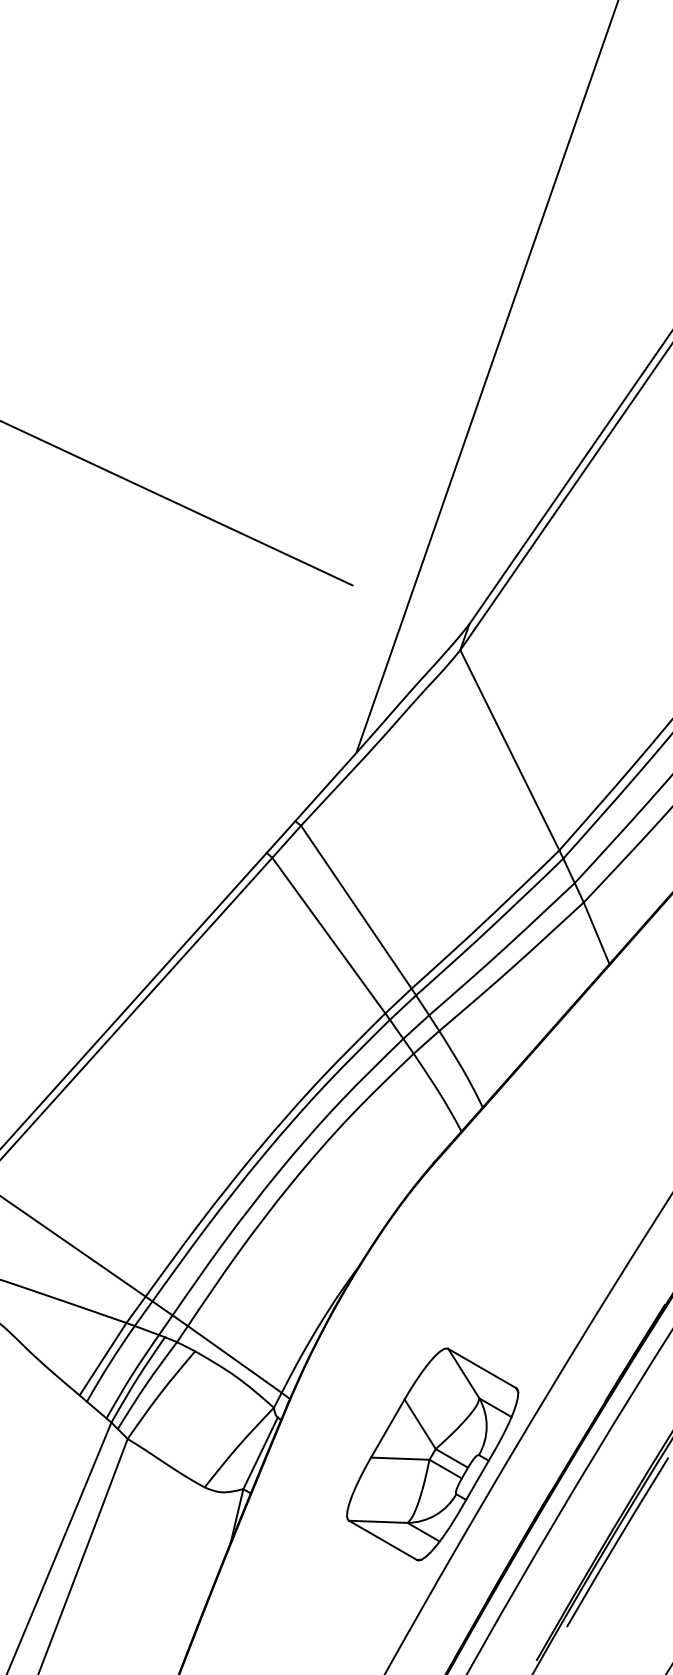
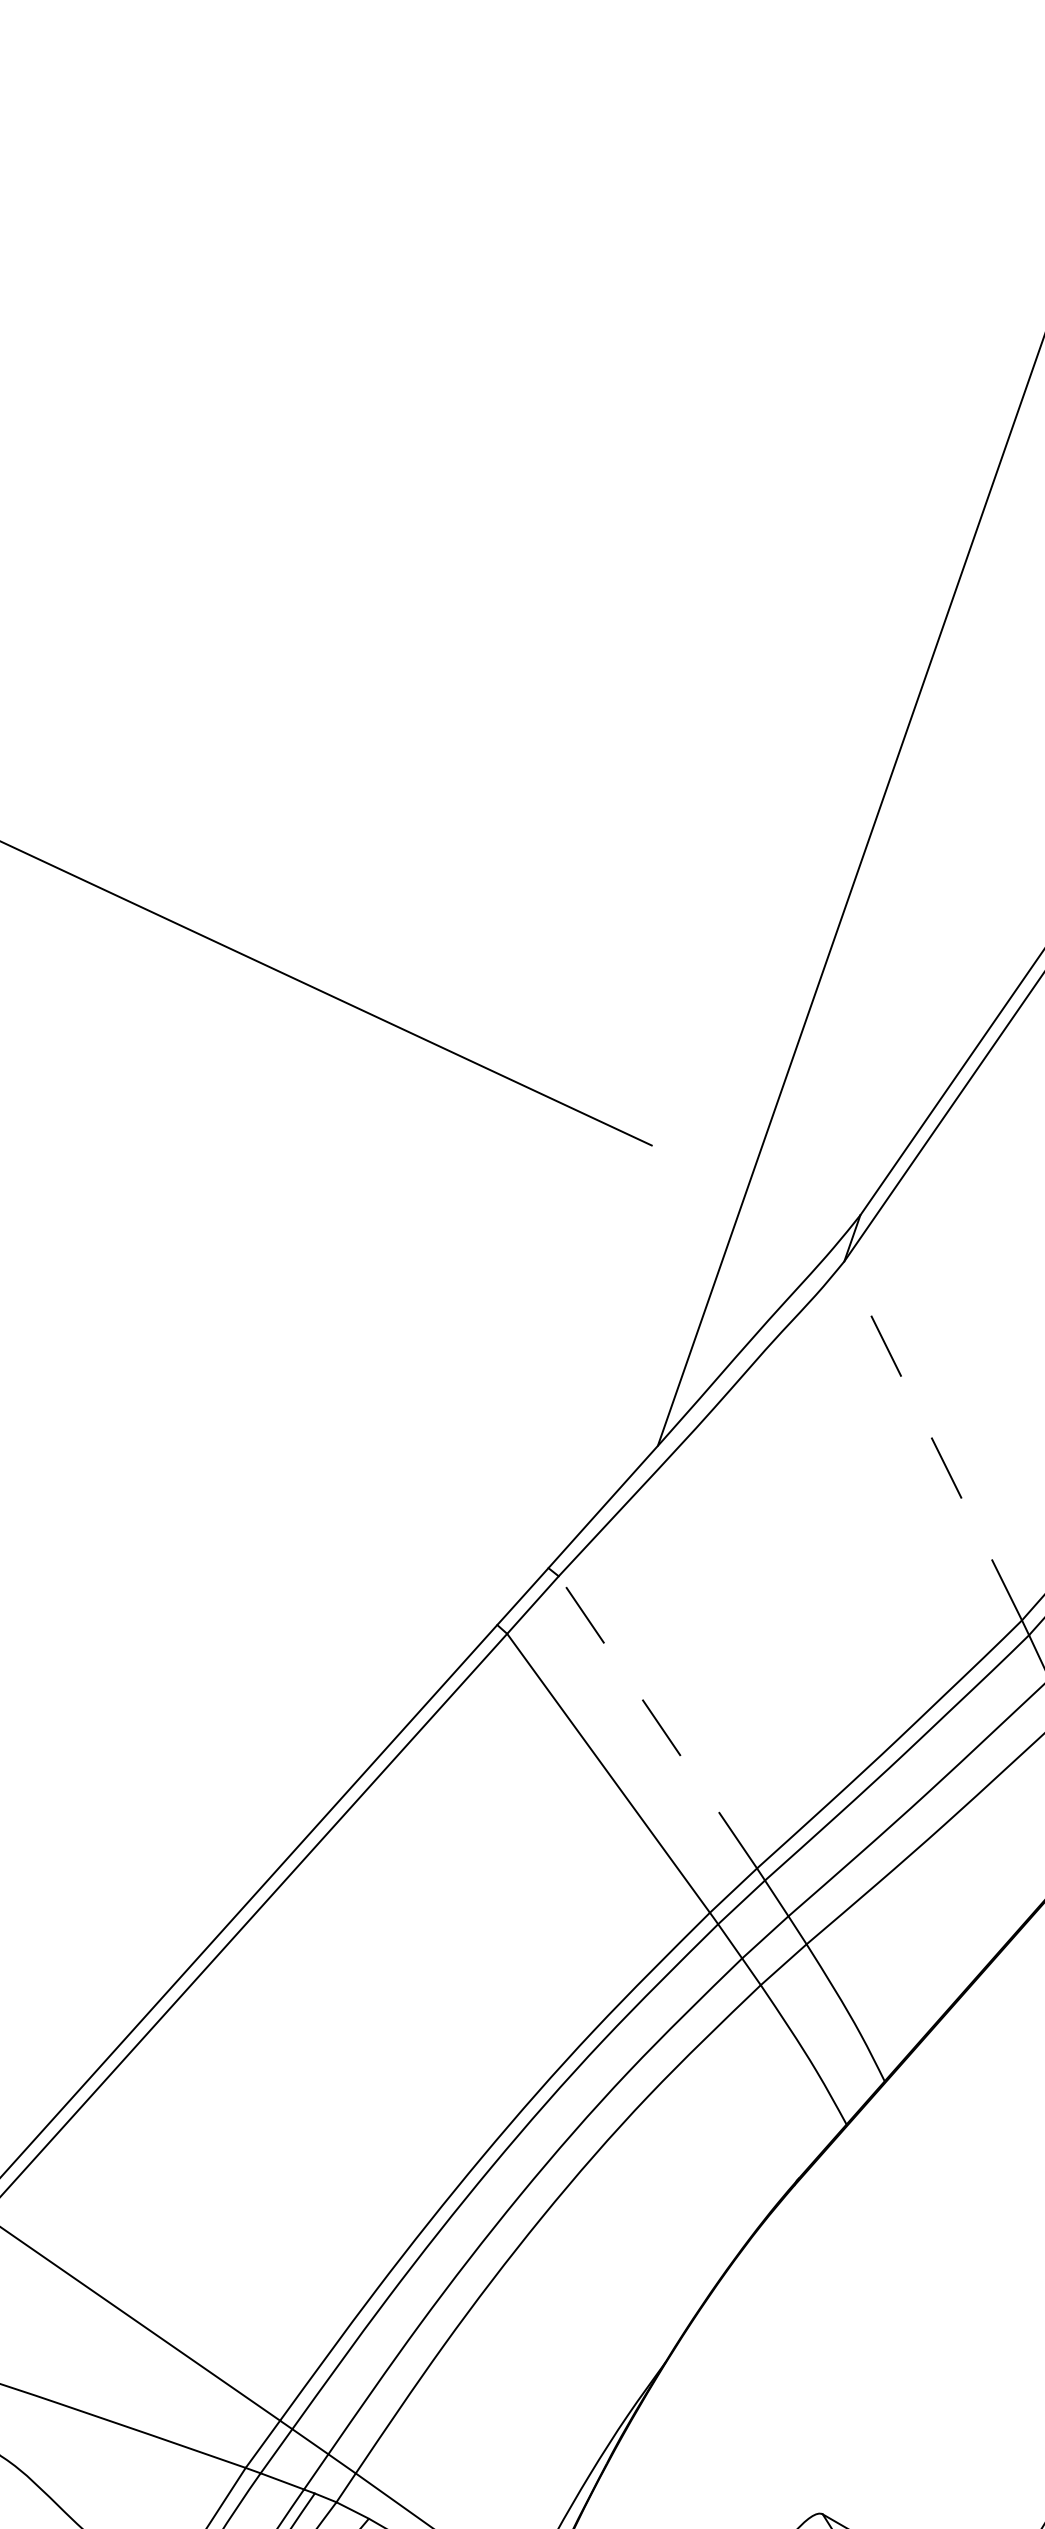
line: (509, 750) -> (932, 1441), solid -> dashed
line: (356, 906) -> (658, 1721), solid -> dashed

